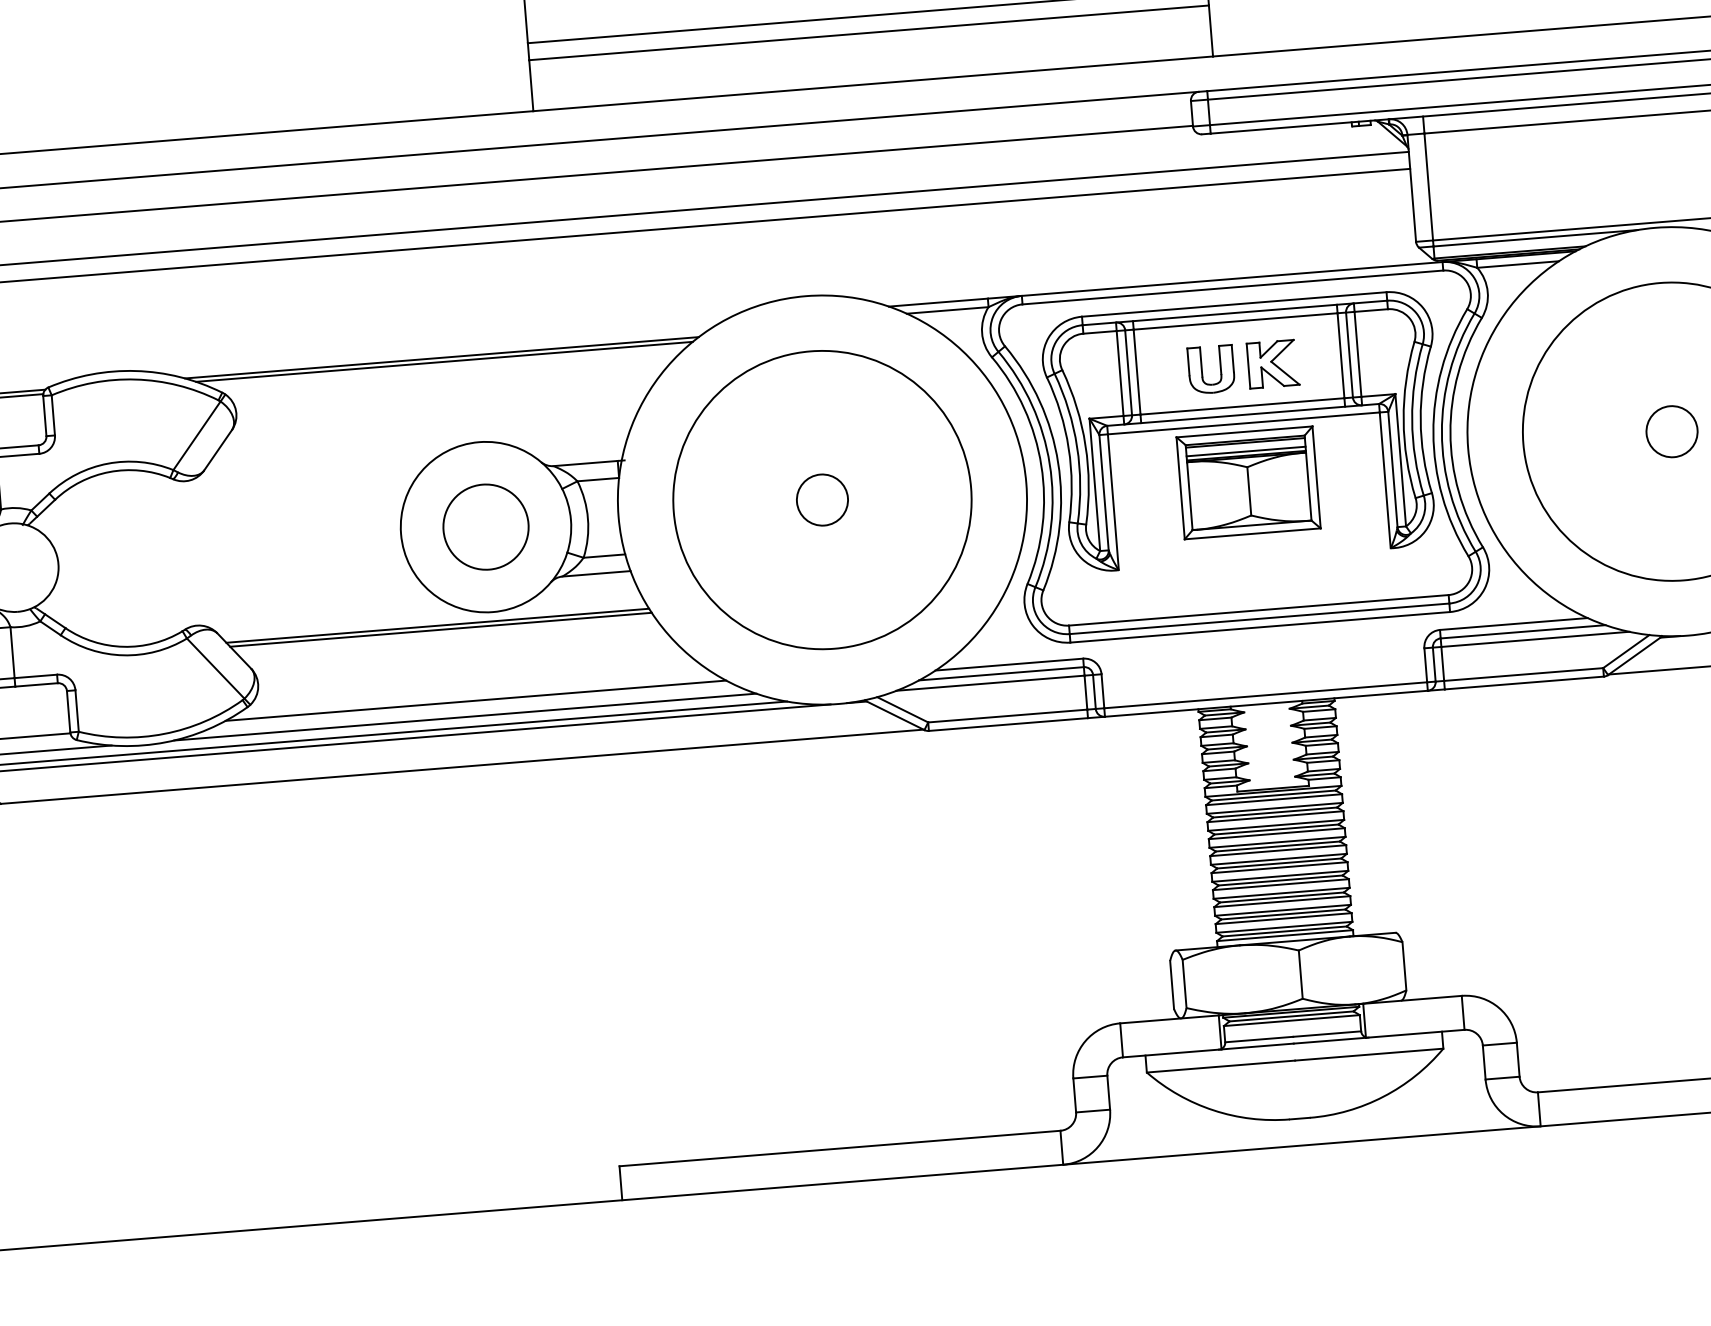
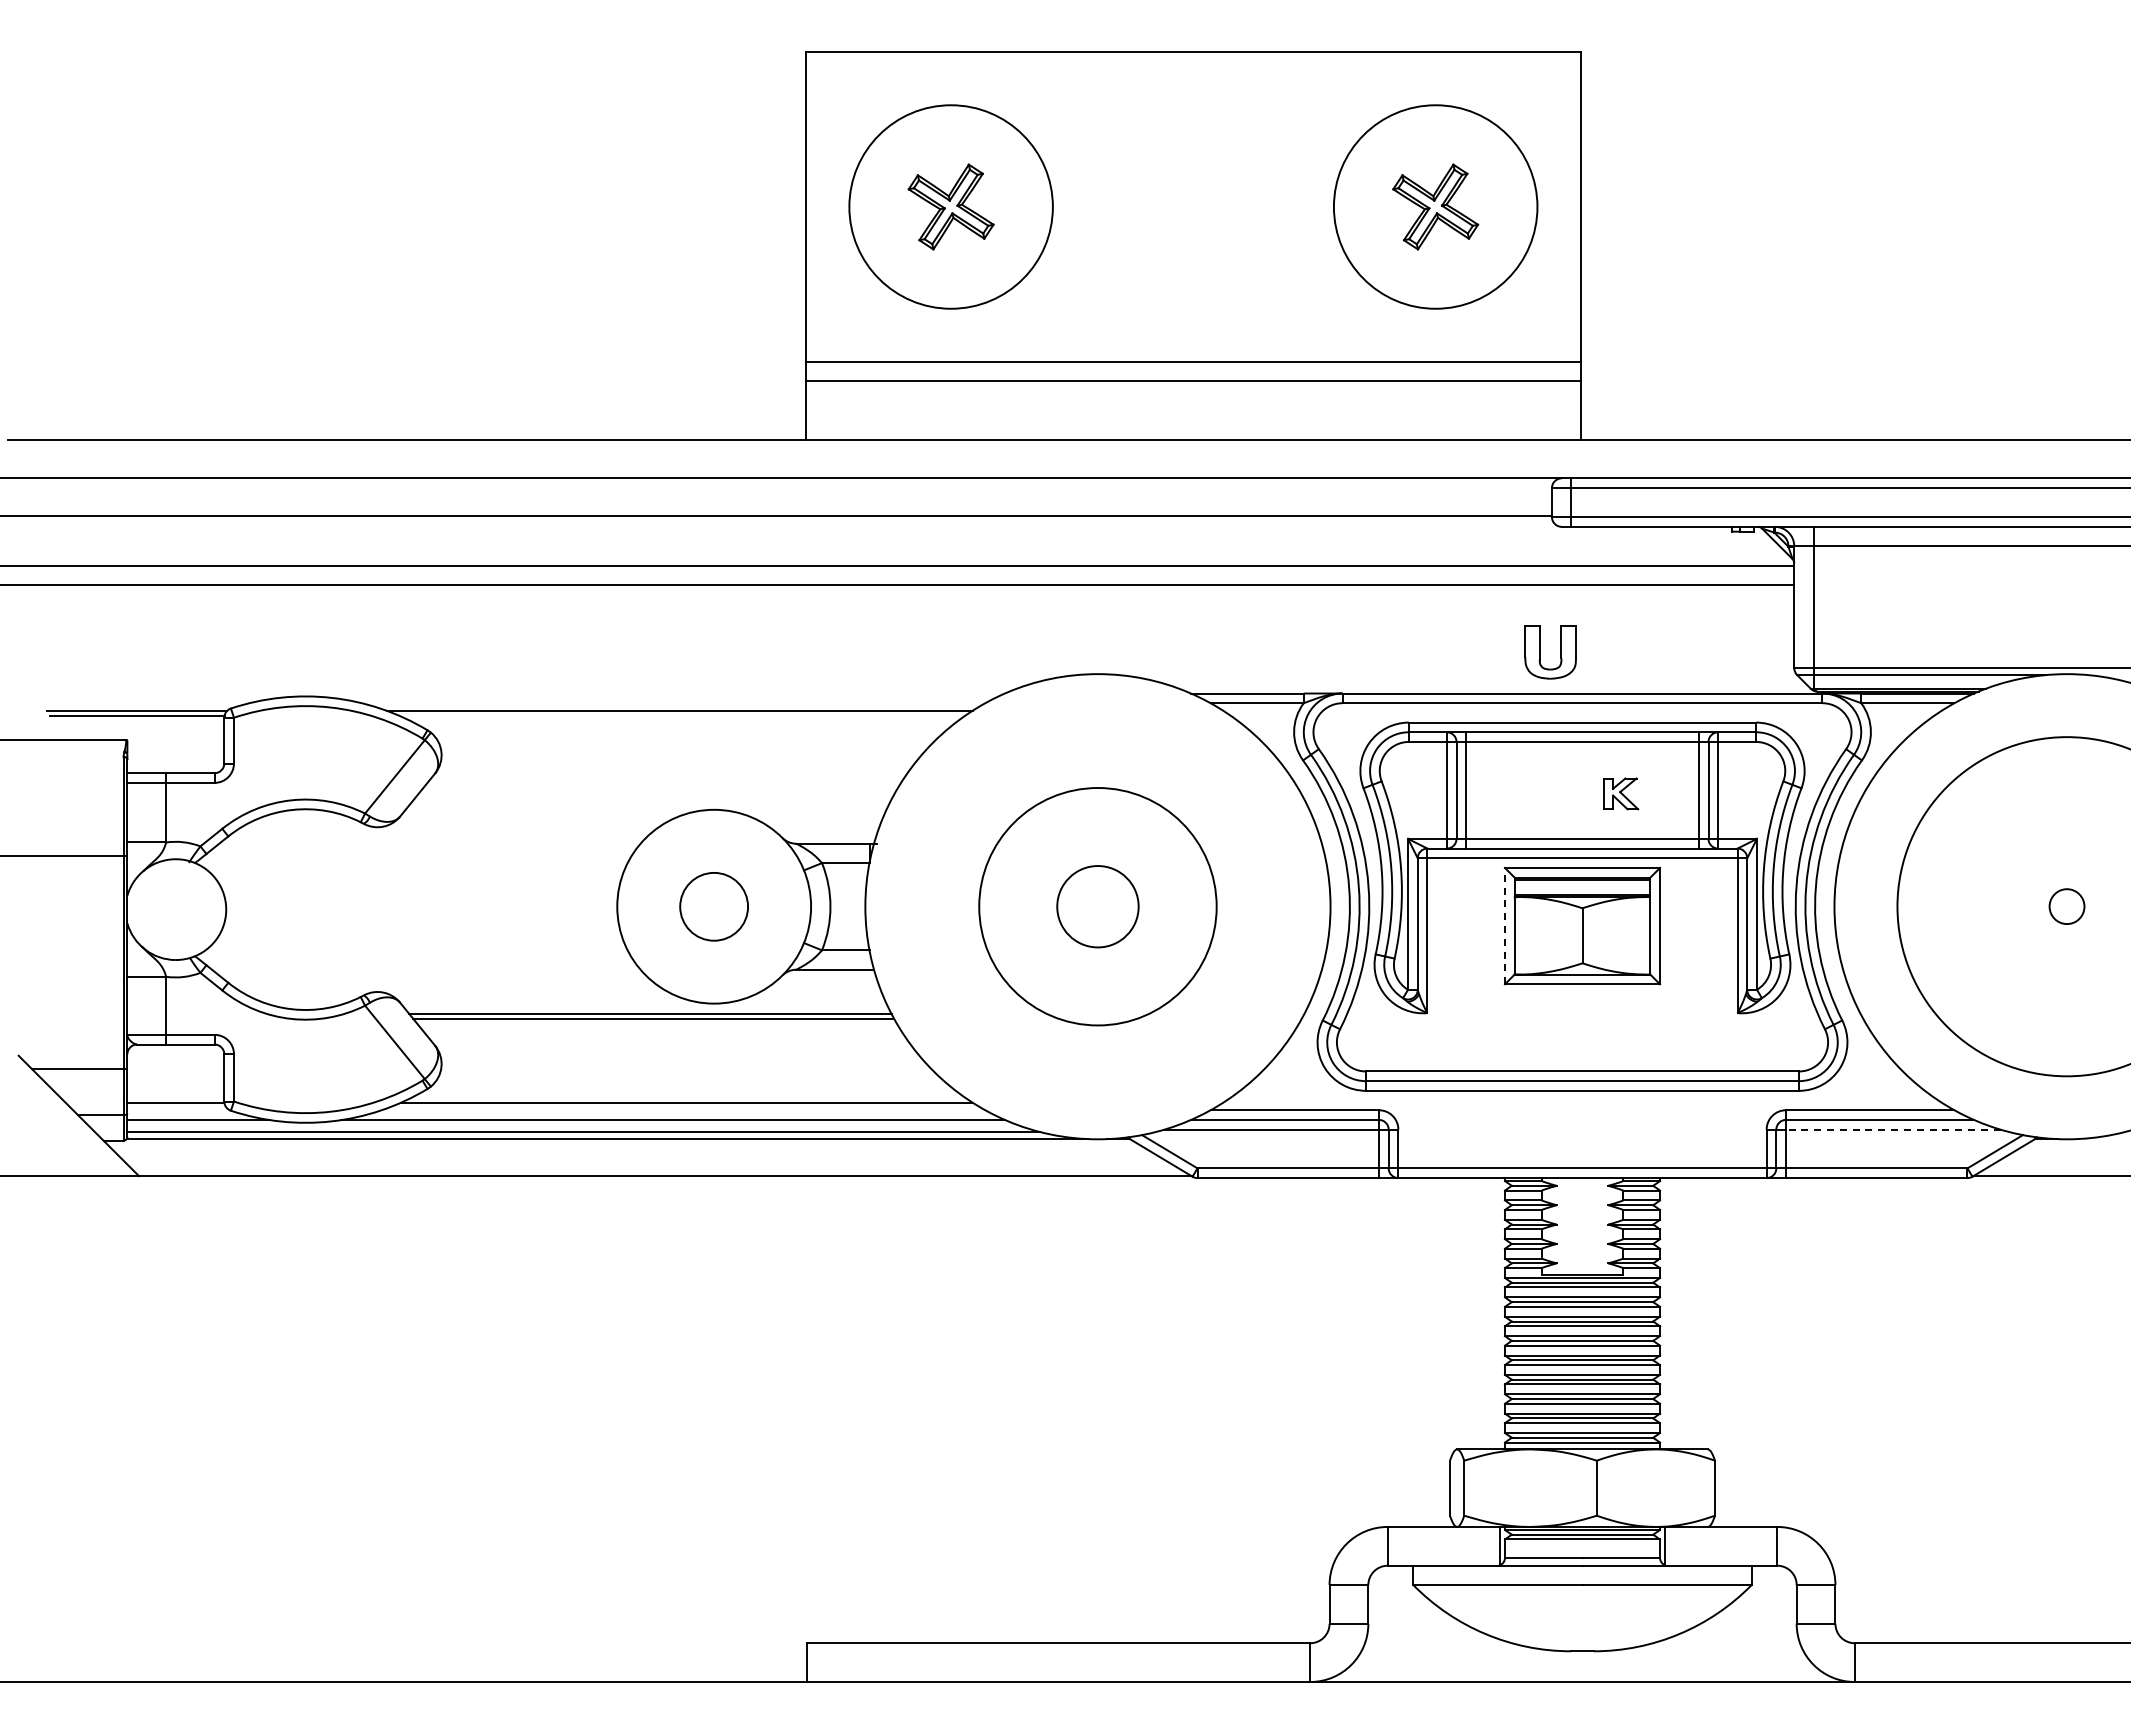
line: (443, 361) -> (681, 715), removed
part: (1273, 363) -> (1621, 793), size x0.6
part: (1202, 370) -> (1540, 652), moved
circle: (1671, 431) -> (2066, 906), size x0.6
line: (1246, 451) -> (1582, 890), removed
line: (1180, 487) -> (1504, 925), solid -> dashed
circle: (822, 499) -> (1097, 906), size x0.7
circle: (822, 499) -> (1097, 906), size x1.4
circle: (485, 526) -> (713, 906), size x0.7
line: (1534, 639) -> (1892, 1129), solid -> dashed

